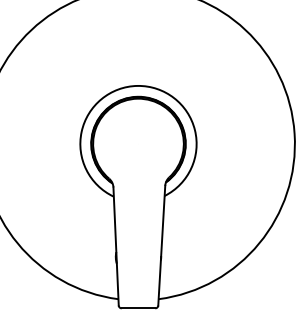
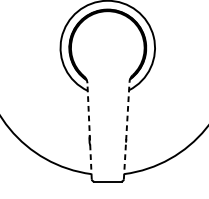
line: (161, 245) -> (126, 130), solid -> dashed
line: (116, 246) -> (89, 131), solid -> dashed

